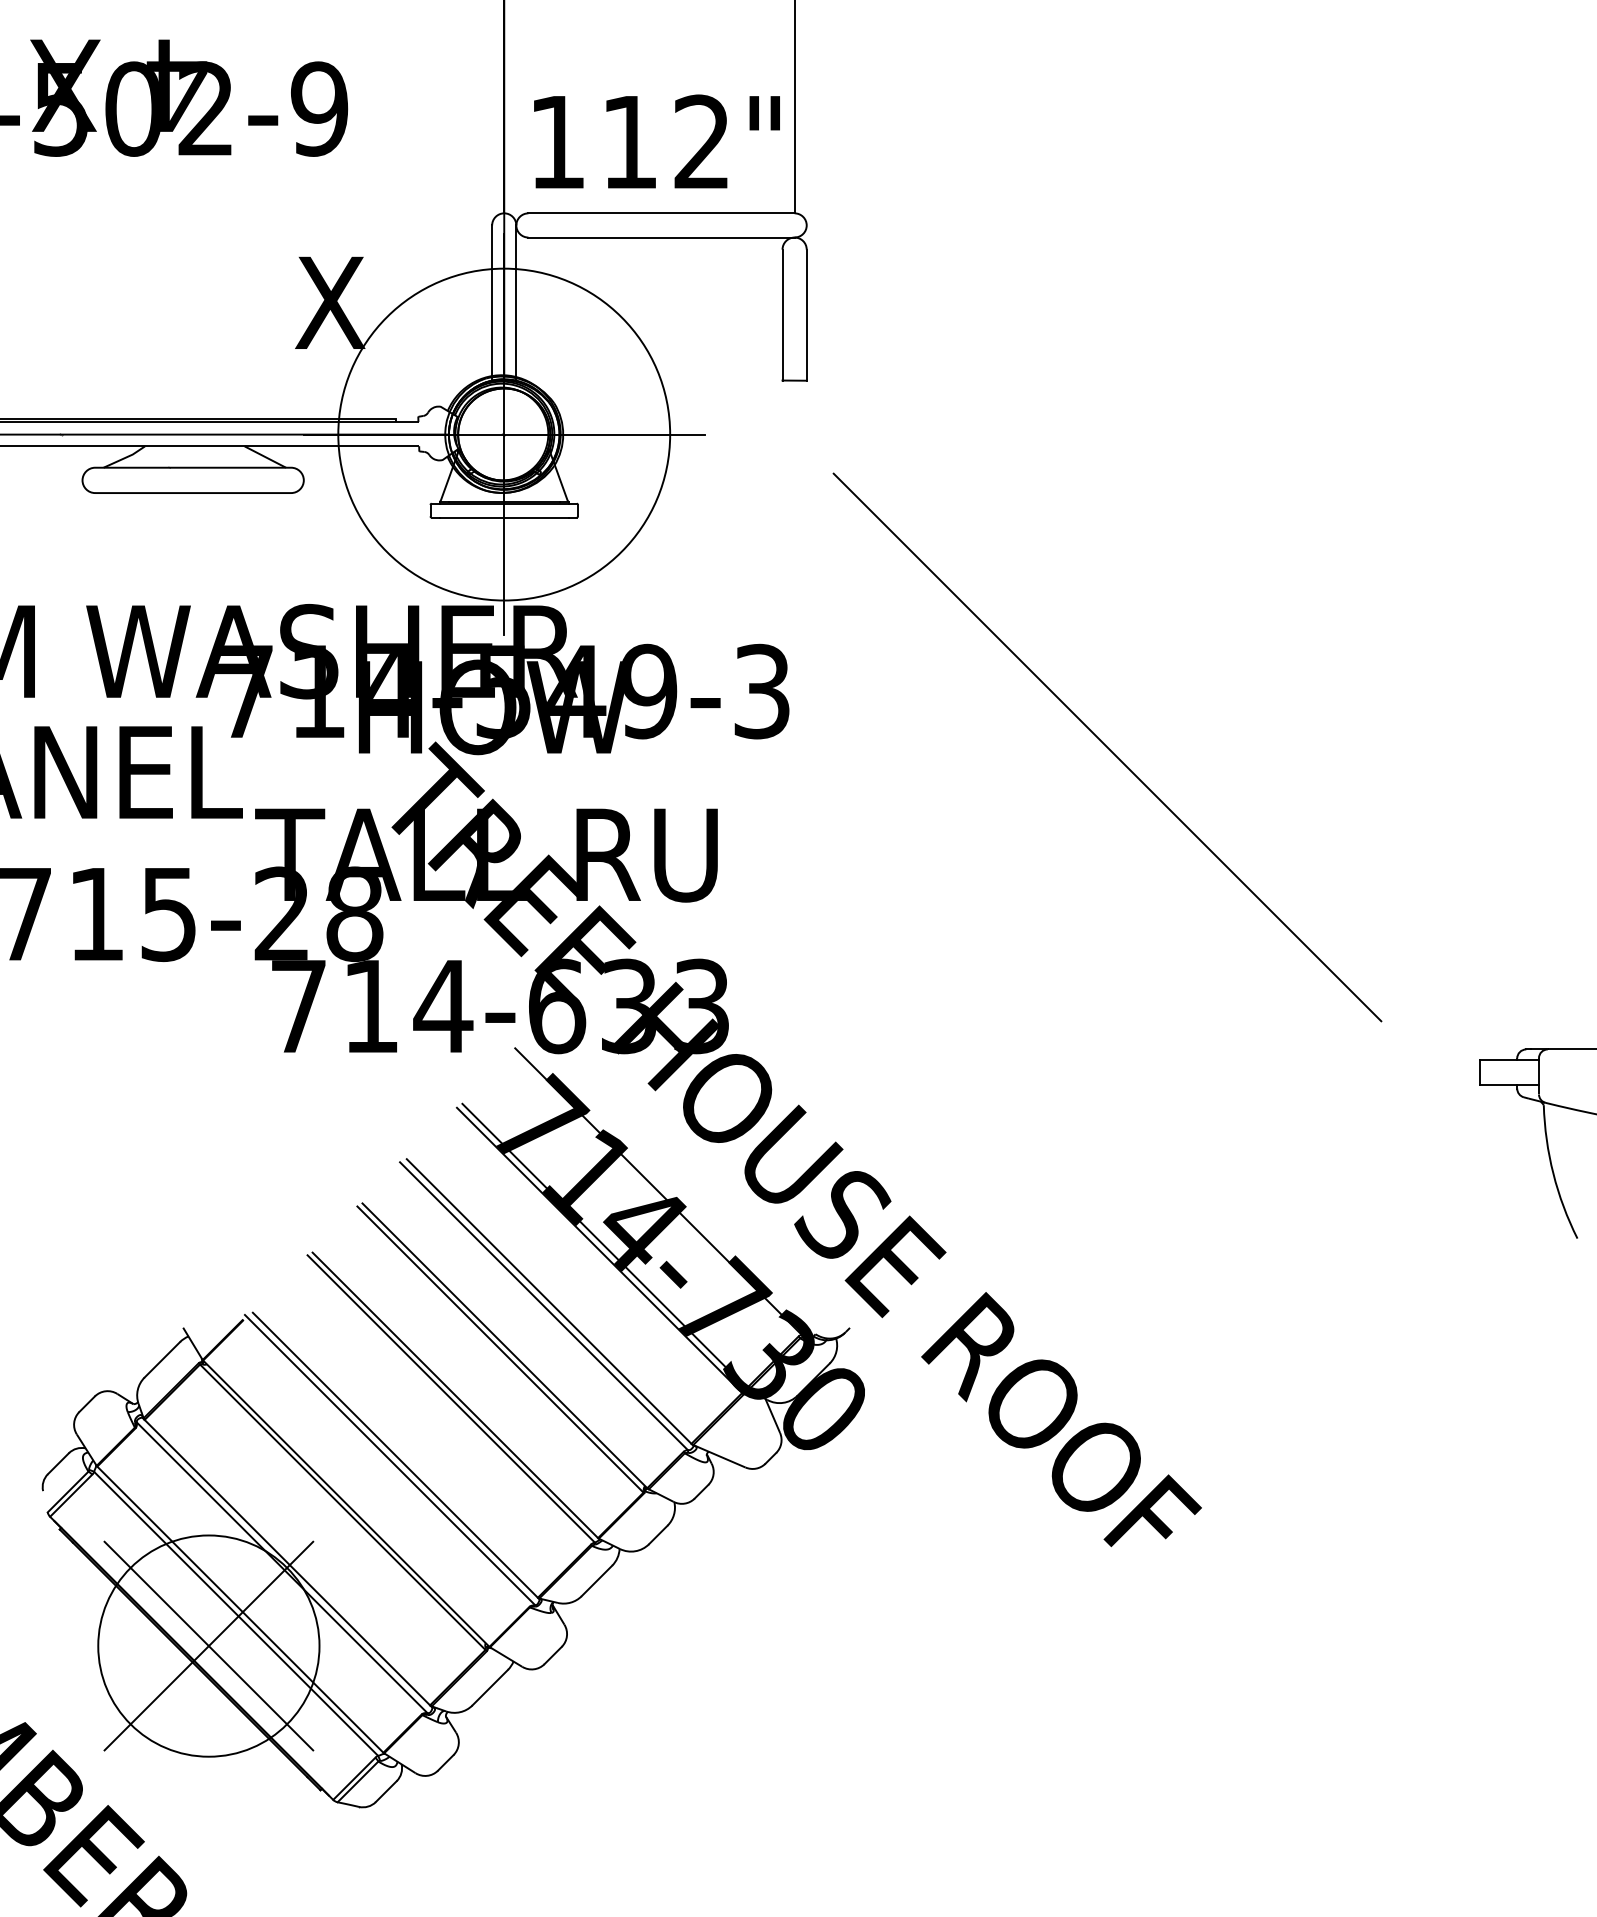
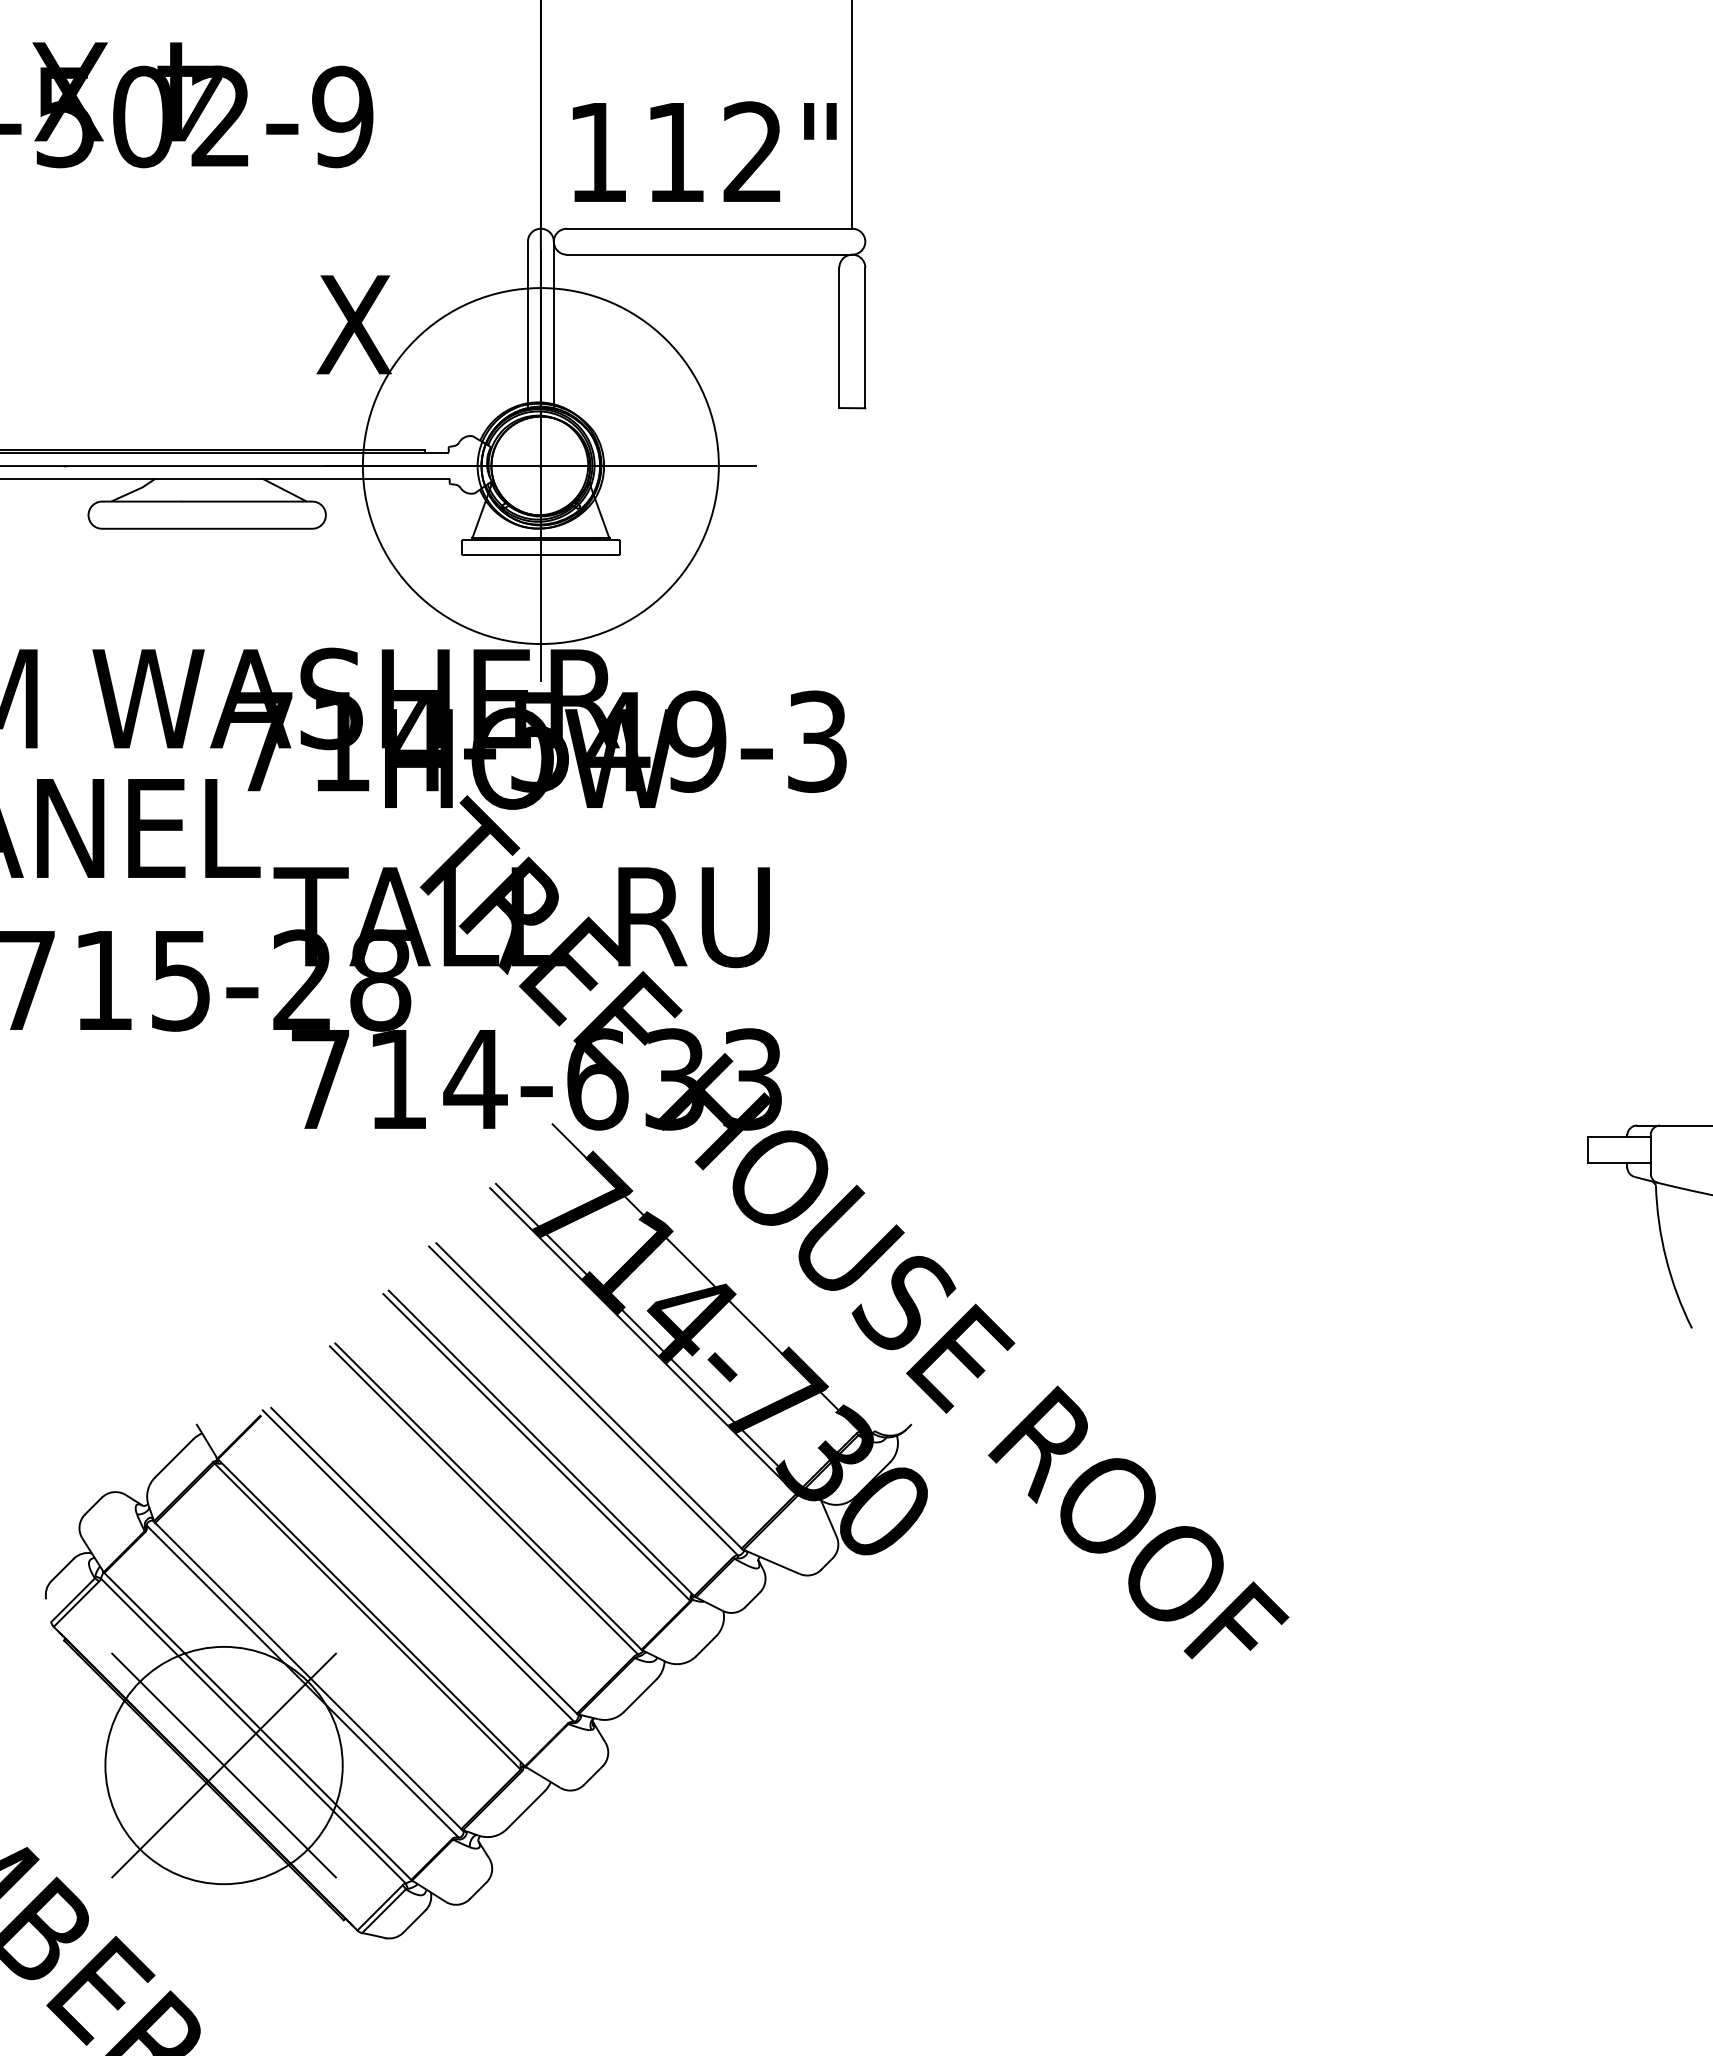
line: (1107, 747) -> (1187, 801), removed

